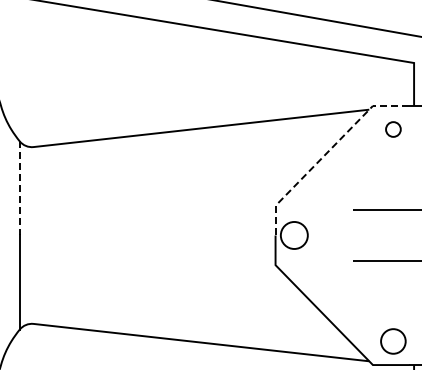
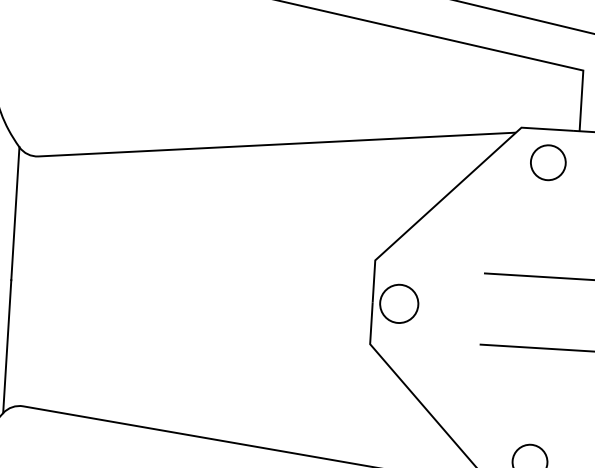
circle: (393, 129) -> (548, 162), size x1.67
line: (326, 153) -> (451, 190), dashed -> solid
line: (19, 188) -> (14, 213), dashed -> solid

